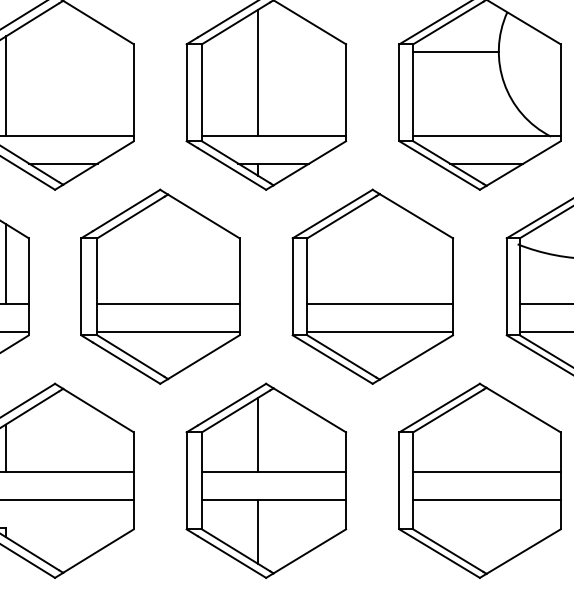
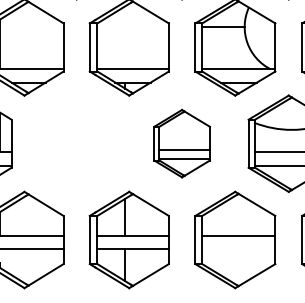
line: (258, 72) -> (125, 37), removed
part: (159, 286) -> (76, 143), removed
part: (371, 286) -> (181, 143), size x0.7
line: (486, 499) -> (238, 249), removed

